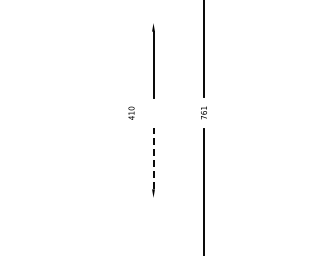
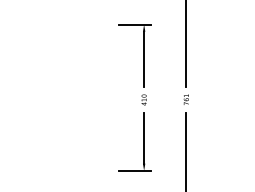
line: (142, 23) -> (134, 24), added
text: (131, 112) -> (144, 99), moved
line: (153, 158) -> (144, 137), dashed -> solid
line: (142, 197) -> (134, 170), added

